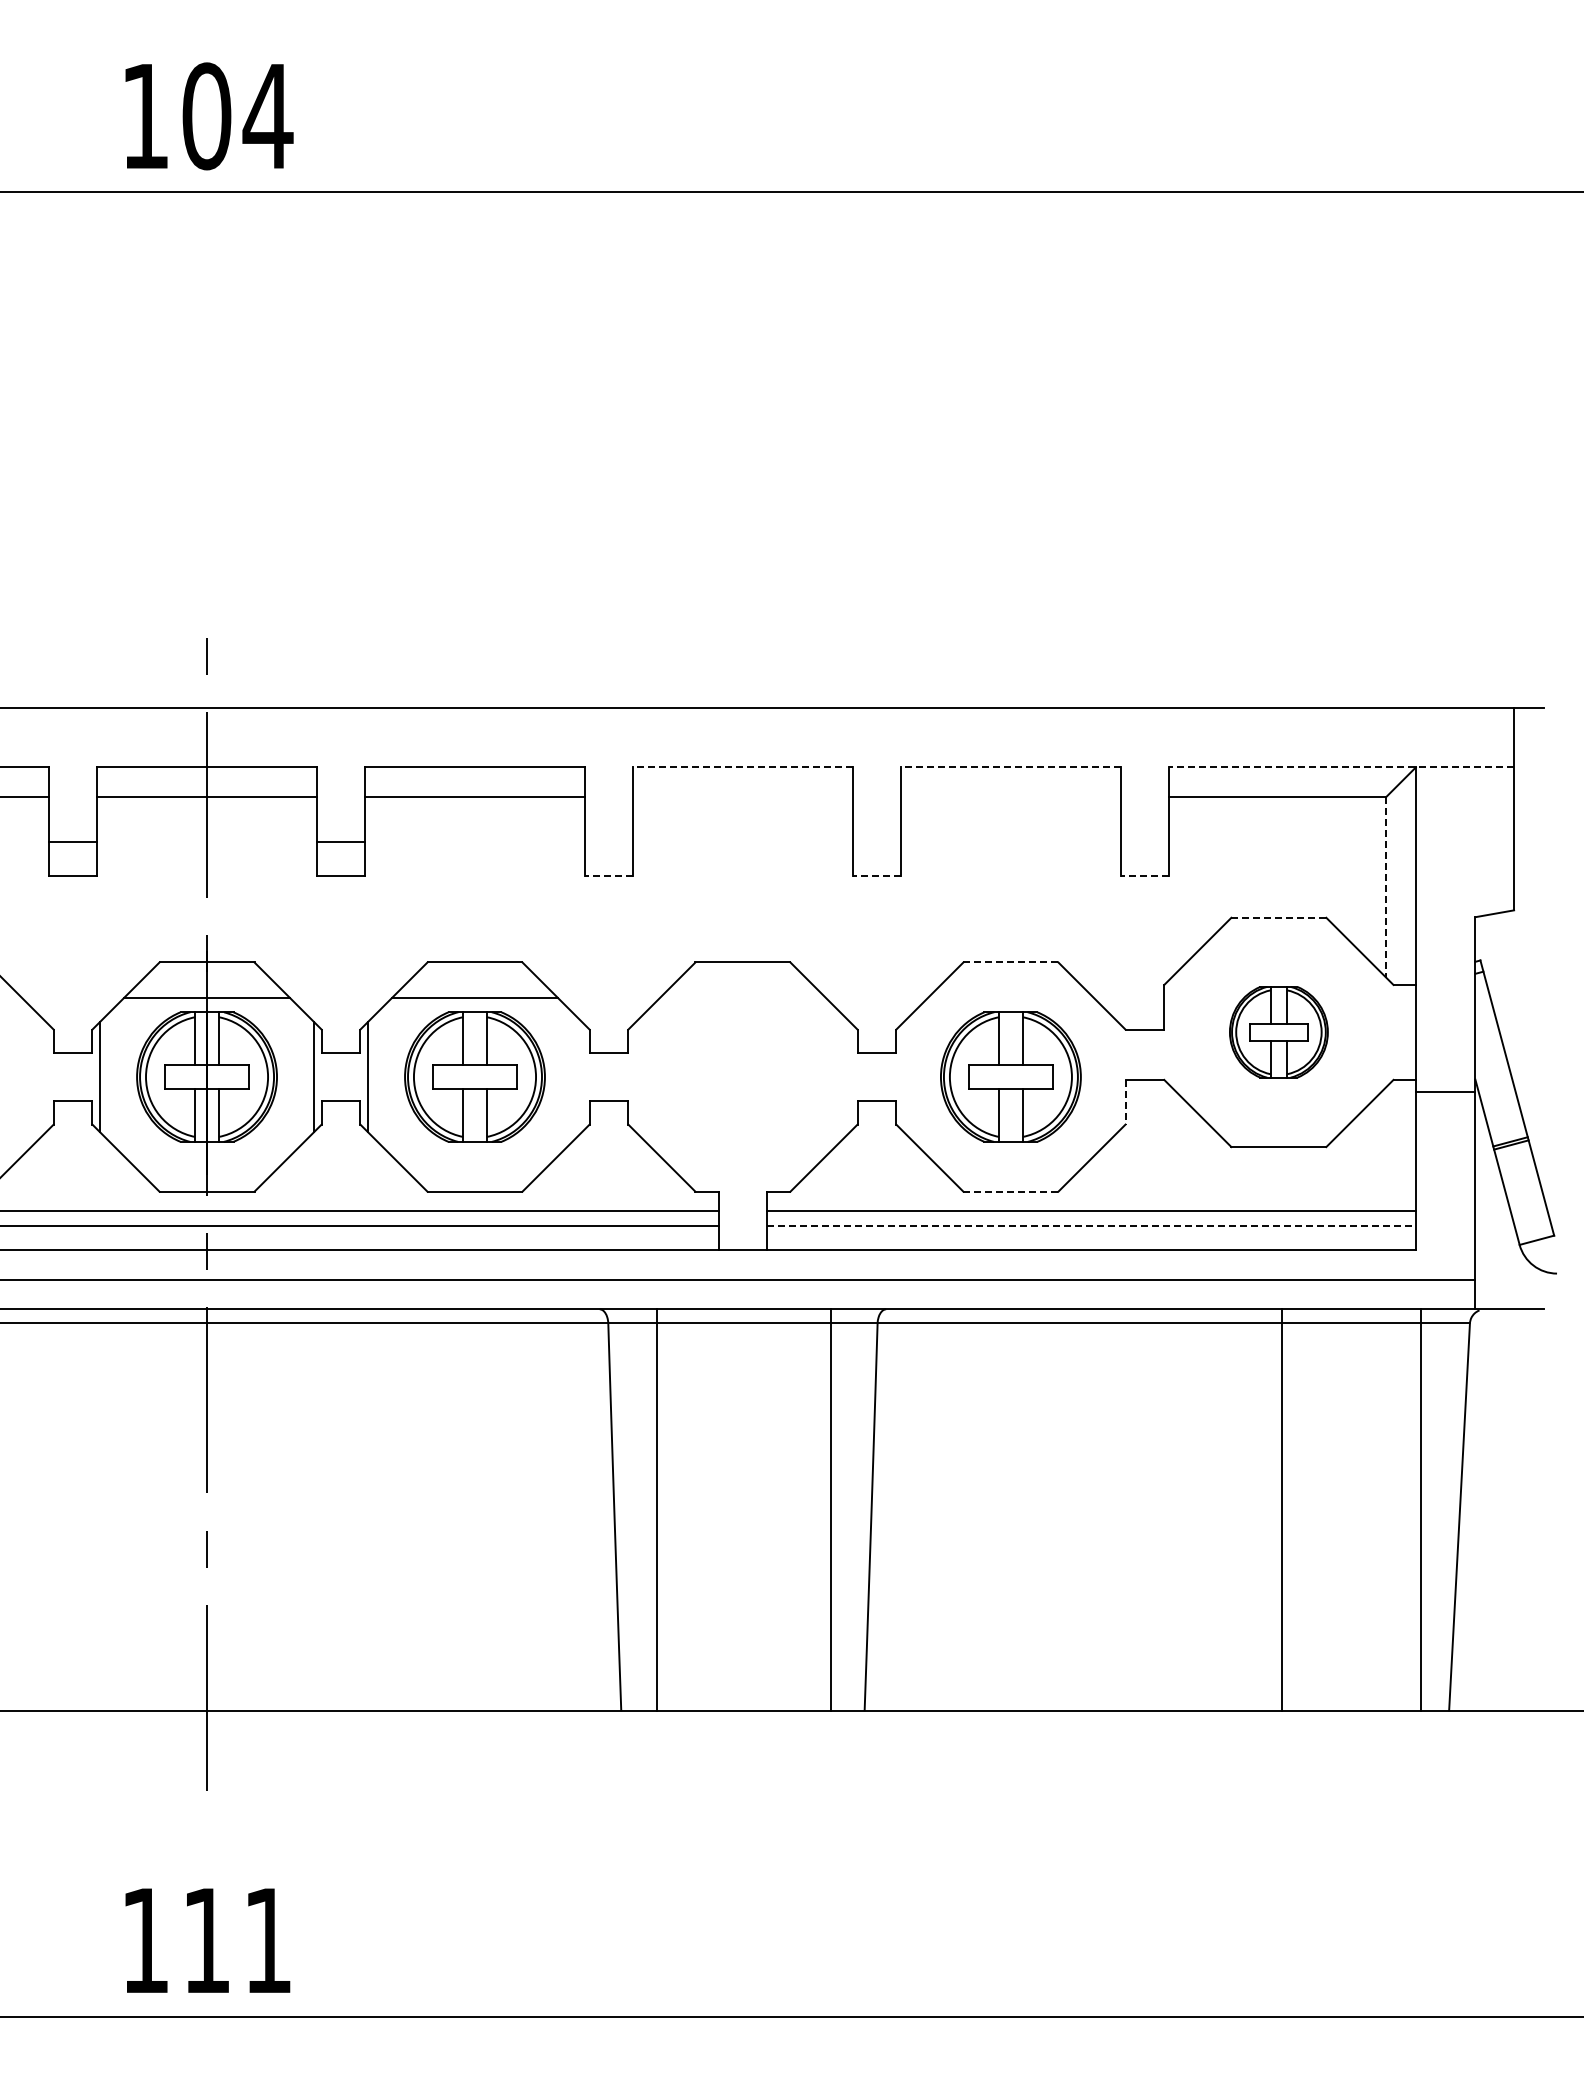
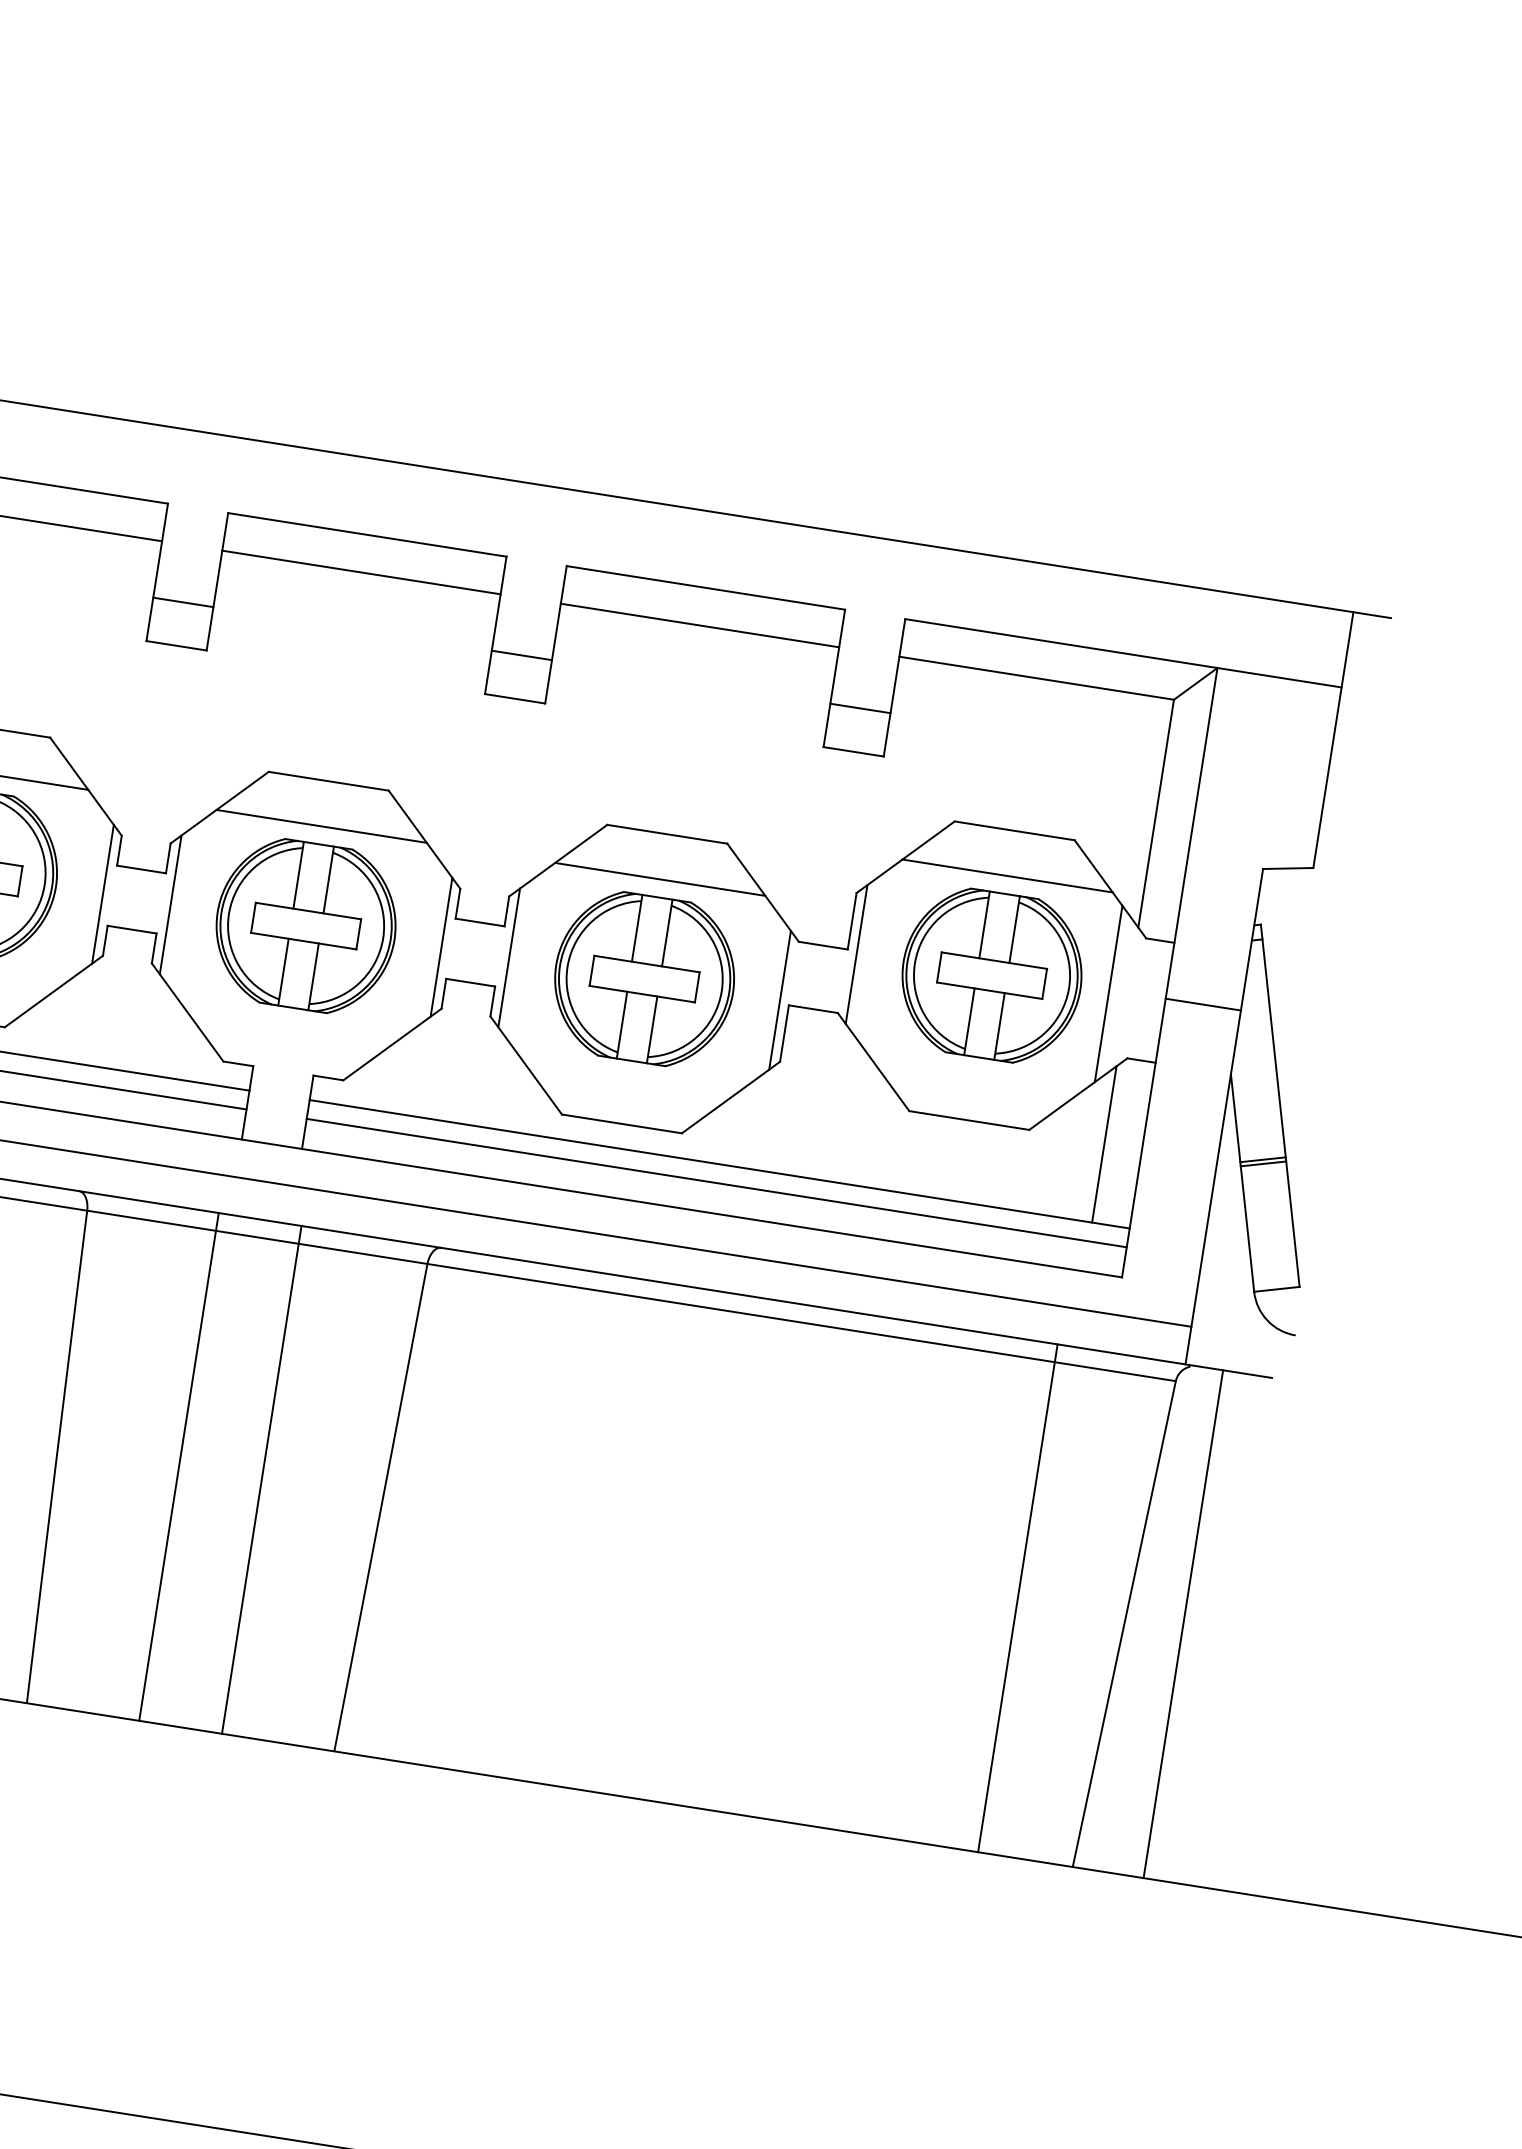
line: (742, 767) -> (366, 534), dashed -> solid
line: (1010, 767) -> (705, 587), dashed -> solid
line: (1341, 767) -> (1123, 653), dashed -> solid
line: (742, 797) -> (360, 572), added
line: (1010, 797) -> (699, 625), added
line: (608, 841) -> (182, 601), added
line: (876, 841) -> (521, 654), added
line: (1144, 841) -> (860, 707), added
line: (608, 876) -> (175, 646), dashed -> solid
line: (876, 876) -> (514, 699), dashed -> solid
line: (1144, 876) -> (853, 752), dashed -> solid
line: (1386, 887) -> (1156, 813), dashed -> solid
line: (1278, 917) -> (1014, 830), dashed -> solid
line: (1278, 953) -> (1007, 875), added
line: (1010, 962) -> (666, 834), dashed -> solid
line: (742, 998) -> (321, 826), added
line: (1010, 998) -> (659, 879), added
part: (1278, 1031) -> (991, 974), size x1.43
line: (1171, 1032) -> (856, 954), added
line: (1371, 1032) -> (1109, 994), added
part: (742, 1076) -> (305, 925), added
line: (582, 1077) -> (103, 894), added
line: (635, 1077) -> (170, 905), added
line: (850, 1077) -> (441, 947), added
line: (903, 1077) -> (508, 958), added
line: (1118, 1077) -> (780, 1000), added
line: (1445, 1092) -> (1203, 1004), moved
line: (1125, 1102) -> (784, 1033), dashed -> solid
line: (1386, 1149) -> (1104, 1144), added
line: (1011, 1191) -> (622, 1123), dashed -> solid
line: (1091, 1225) -> (717, 1182), dashed -> solid
line: (657, 1510) -> (179, 1467), moved
line: (830, 1510) -> (261, 1480), moved
line: (1282, 1510) -> (1018, 1598), moved
line: (1421, 1510) -> (1183, 1624), moved

